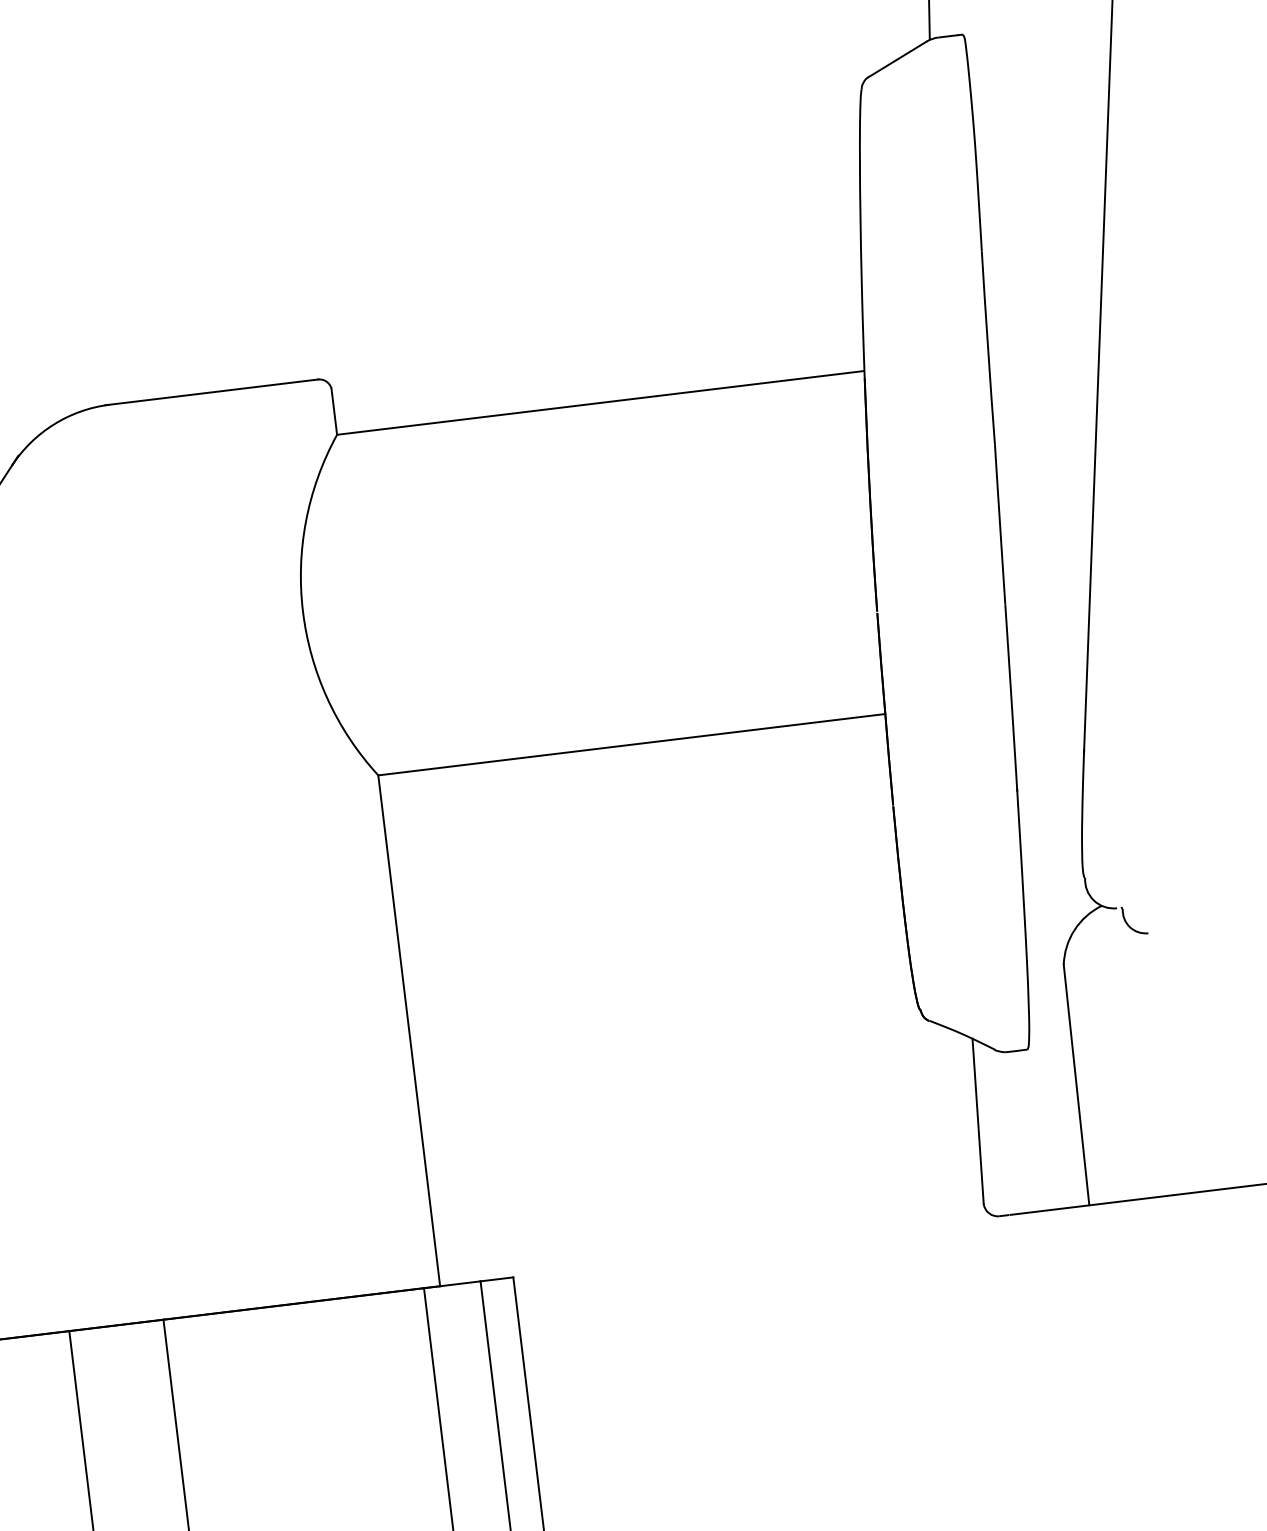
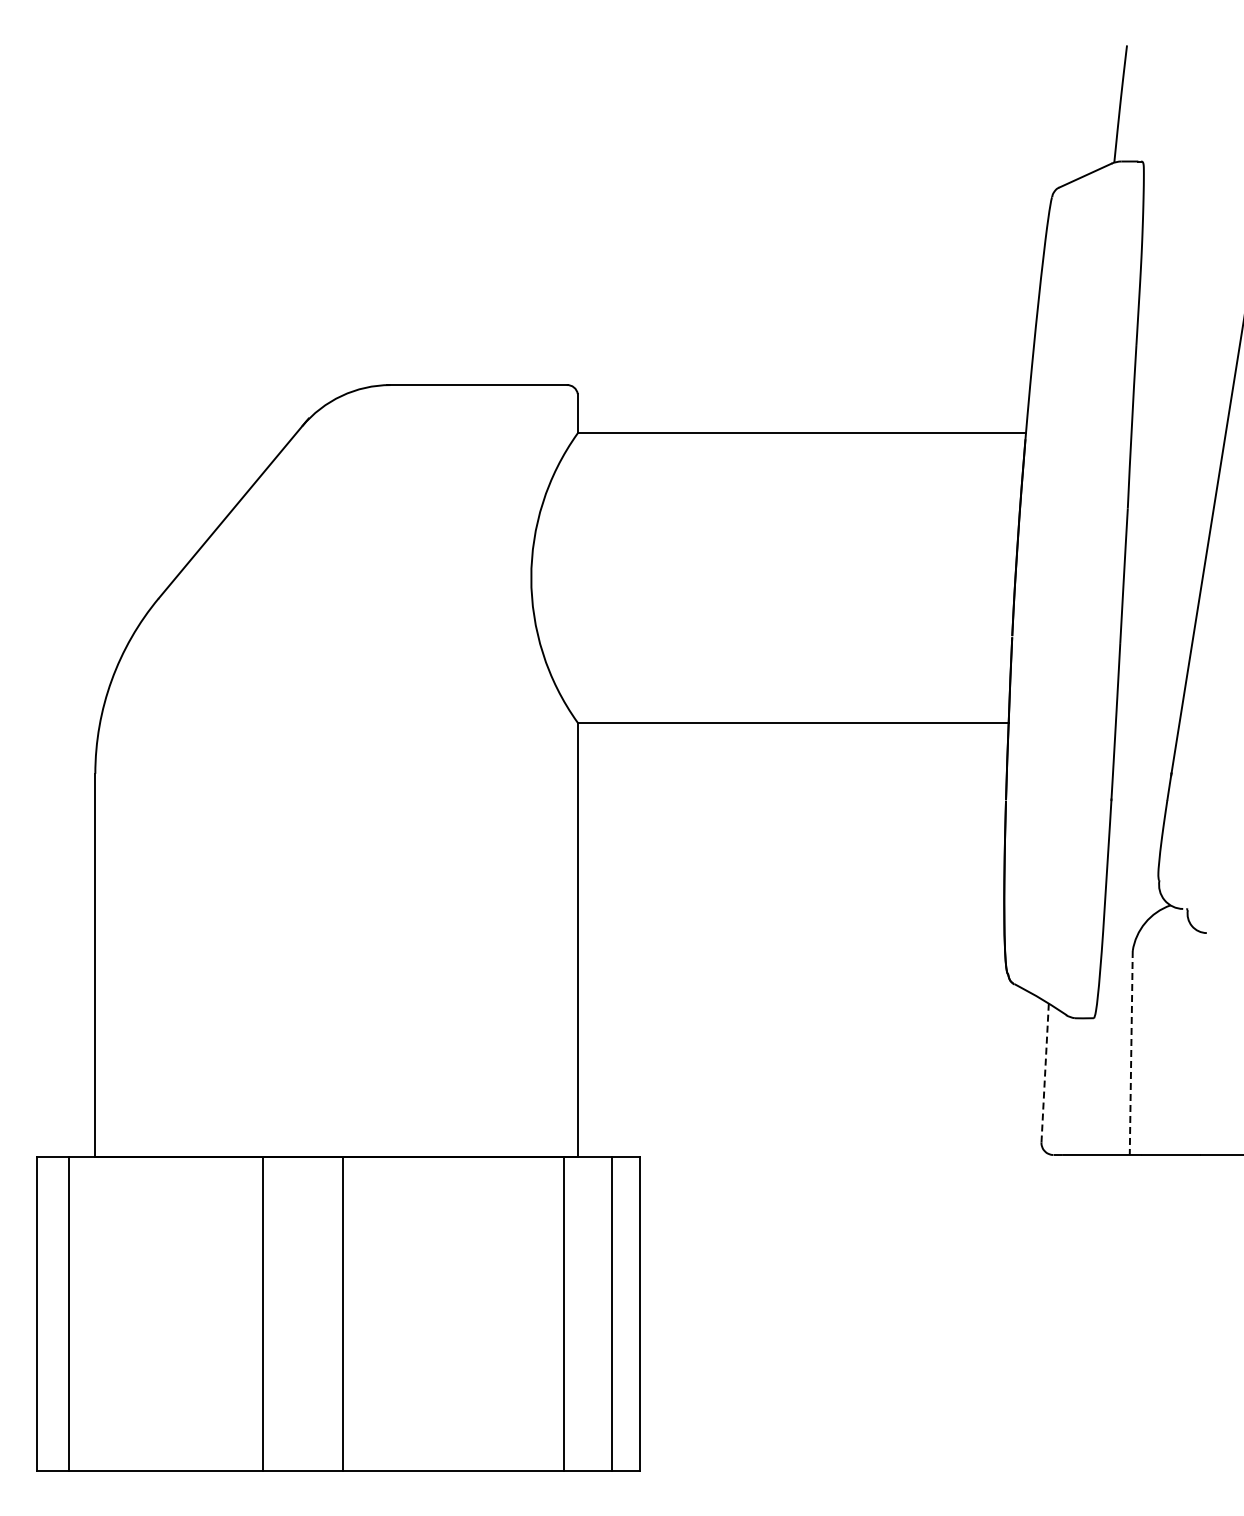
line: (1076, 1084) -> (1131, 1052), solid -> dashed
line: (978, 1121) -> (1045, 1073), solid -> dashed

